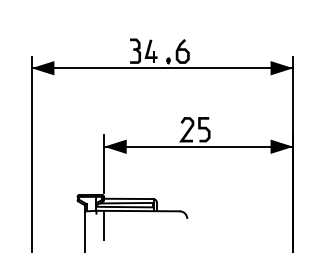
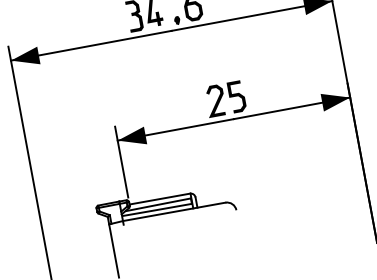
line: (104, 225) -> (136, 237), removed

